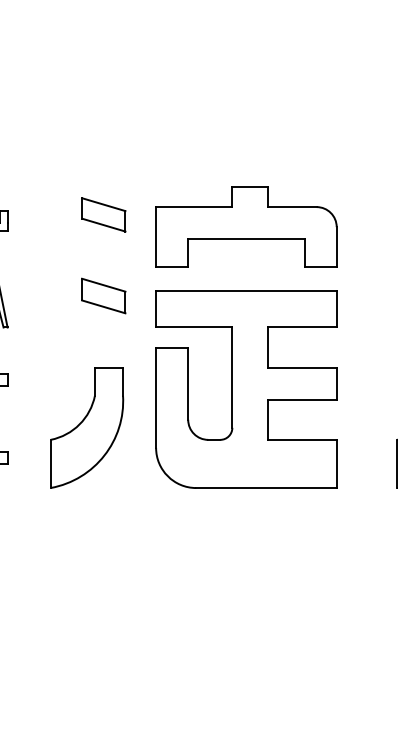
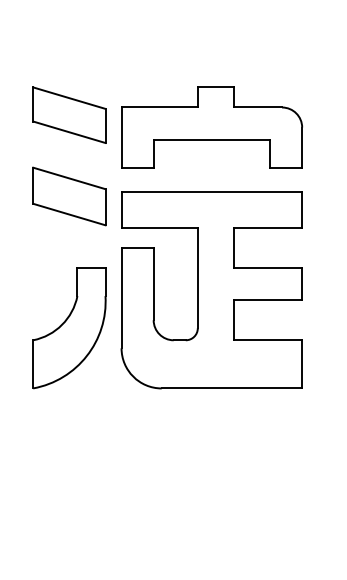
part: (103, 214) -> (68, 114), size x1.67
part: (103, 295) -> (68, 195), size x1.67
part: (87, 427) -> (69, 327), moved

